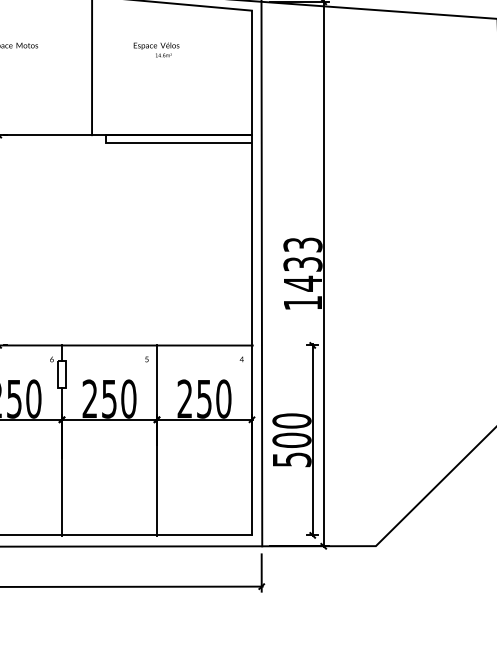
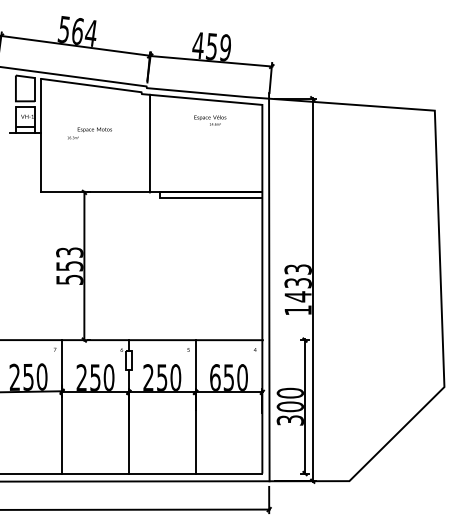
text: (156, 49) -> (210, 120), moved
text: (185, 398) -> (215, 377), 250 -> 650
text: (290, 459) -> (289, 420), 500 -> 300

